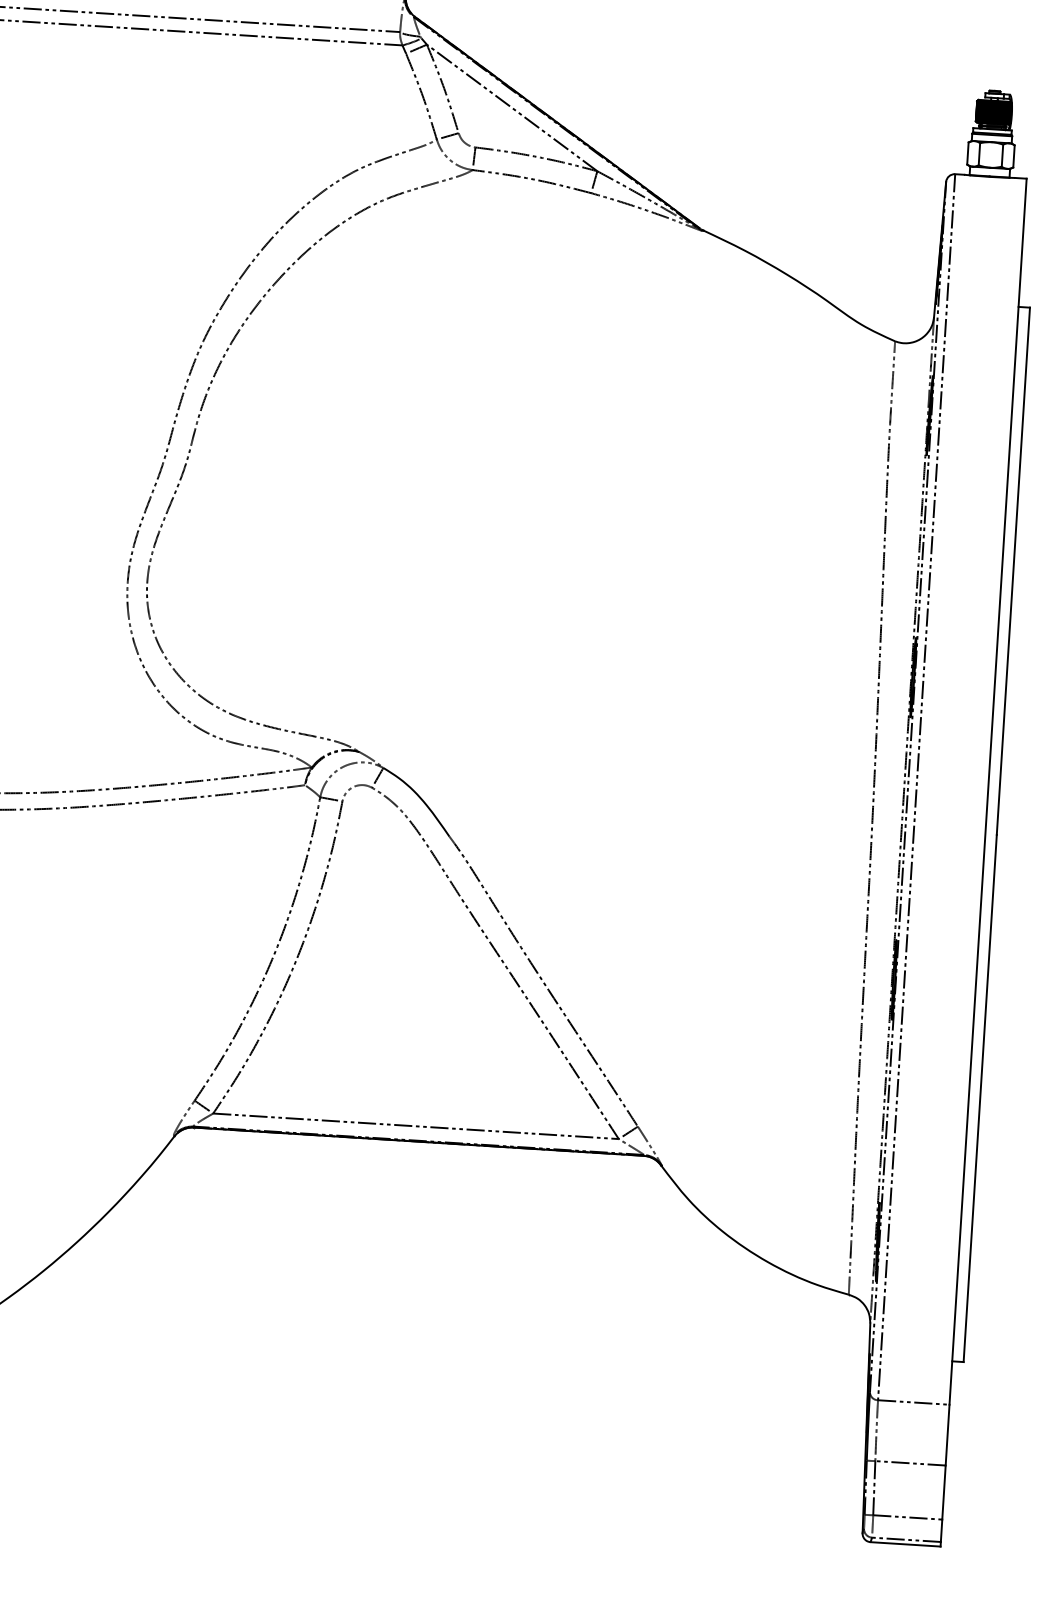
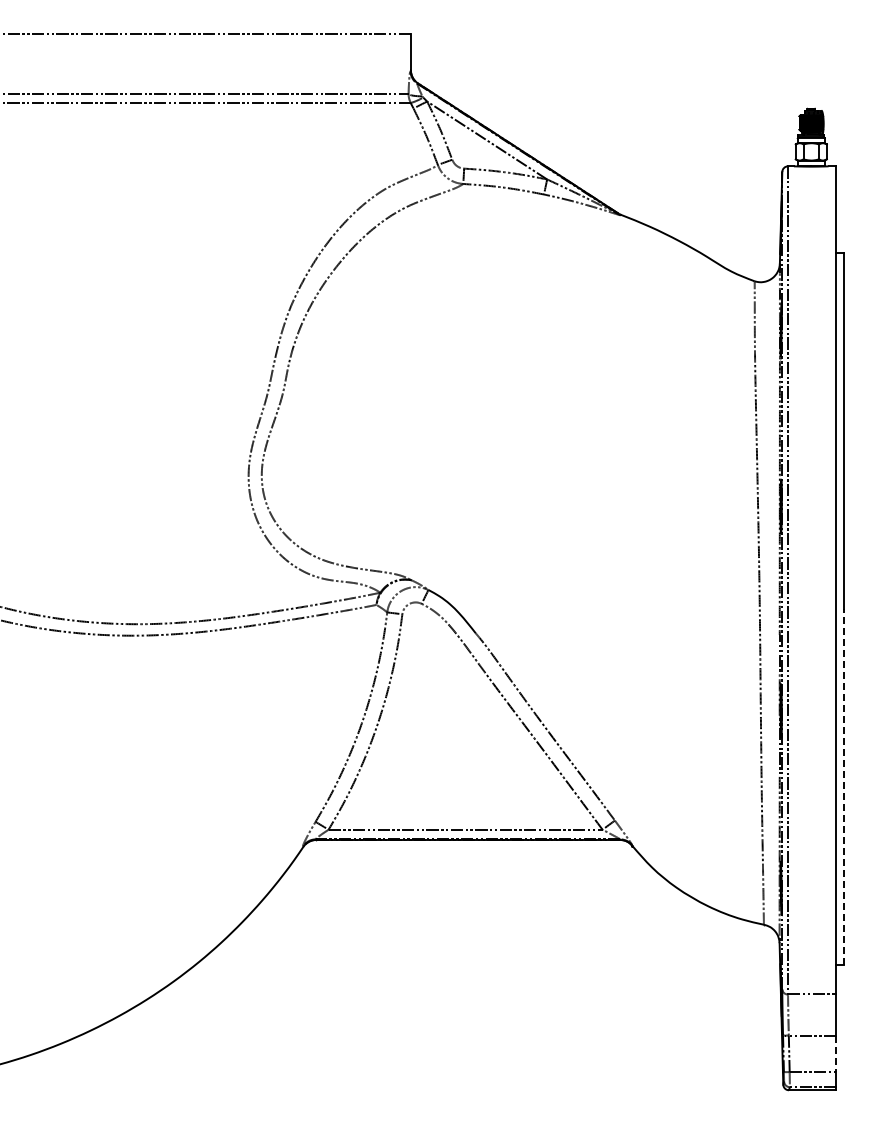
line: (980, 1097) -> (844, 786), solid -> dashed
line: (944, 1493) -> (836, 1054), solid -> dashed

